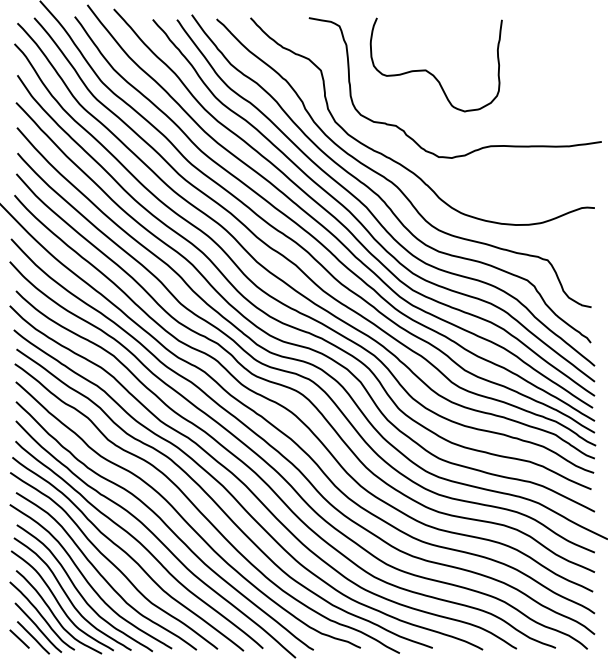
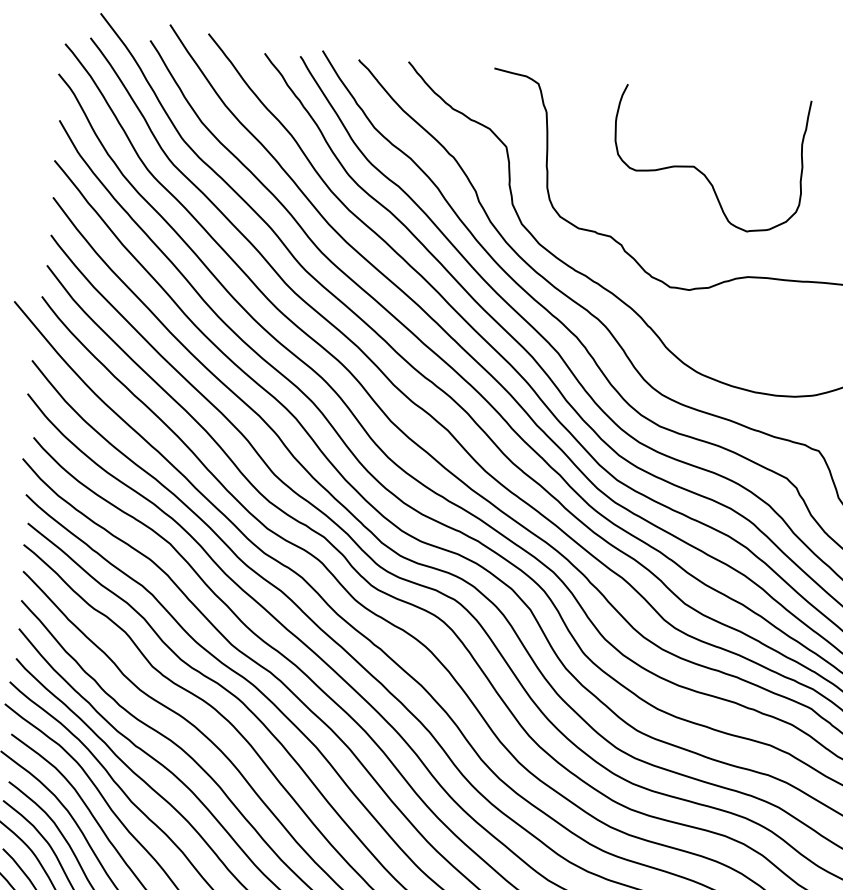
curve: (429, 71) -> (699, 168), moved

